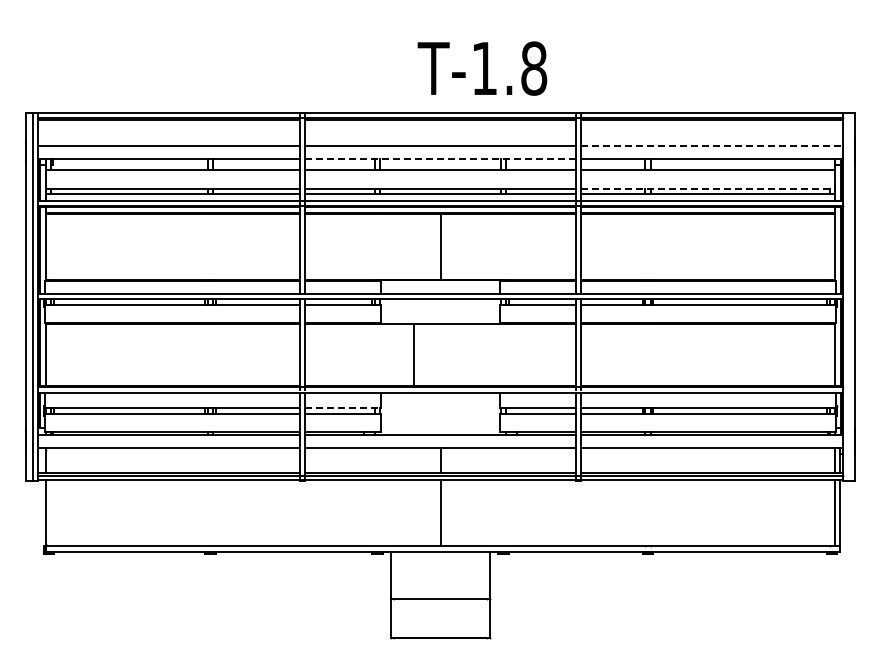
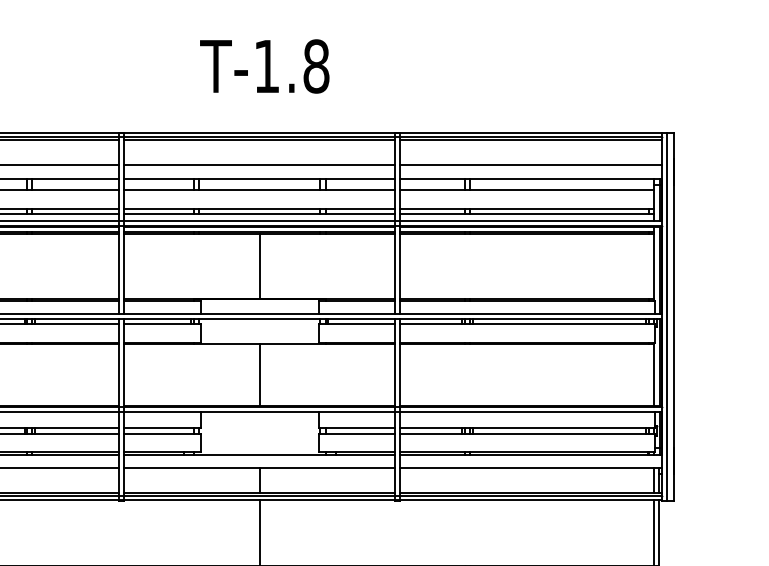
text: (482, 68) -> (264, 66), moved
line: (711, 145) -> (530, 165), dashed -> solid
line: (440, 158) -> (259, 178), dashed -> solid
line: (708, 188) -> (527, 208), dashed -> solid
line: (847, 296) -> (666, 316), added
line: (413, 355) -> (259, 375), moved
line: (343, 408) -> (162, 428), dashed -> solid

